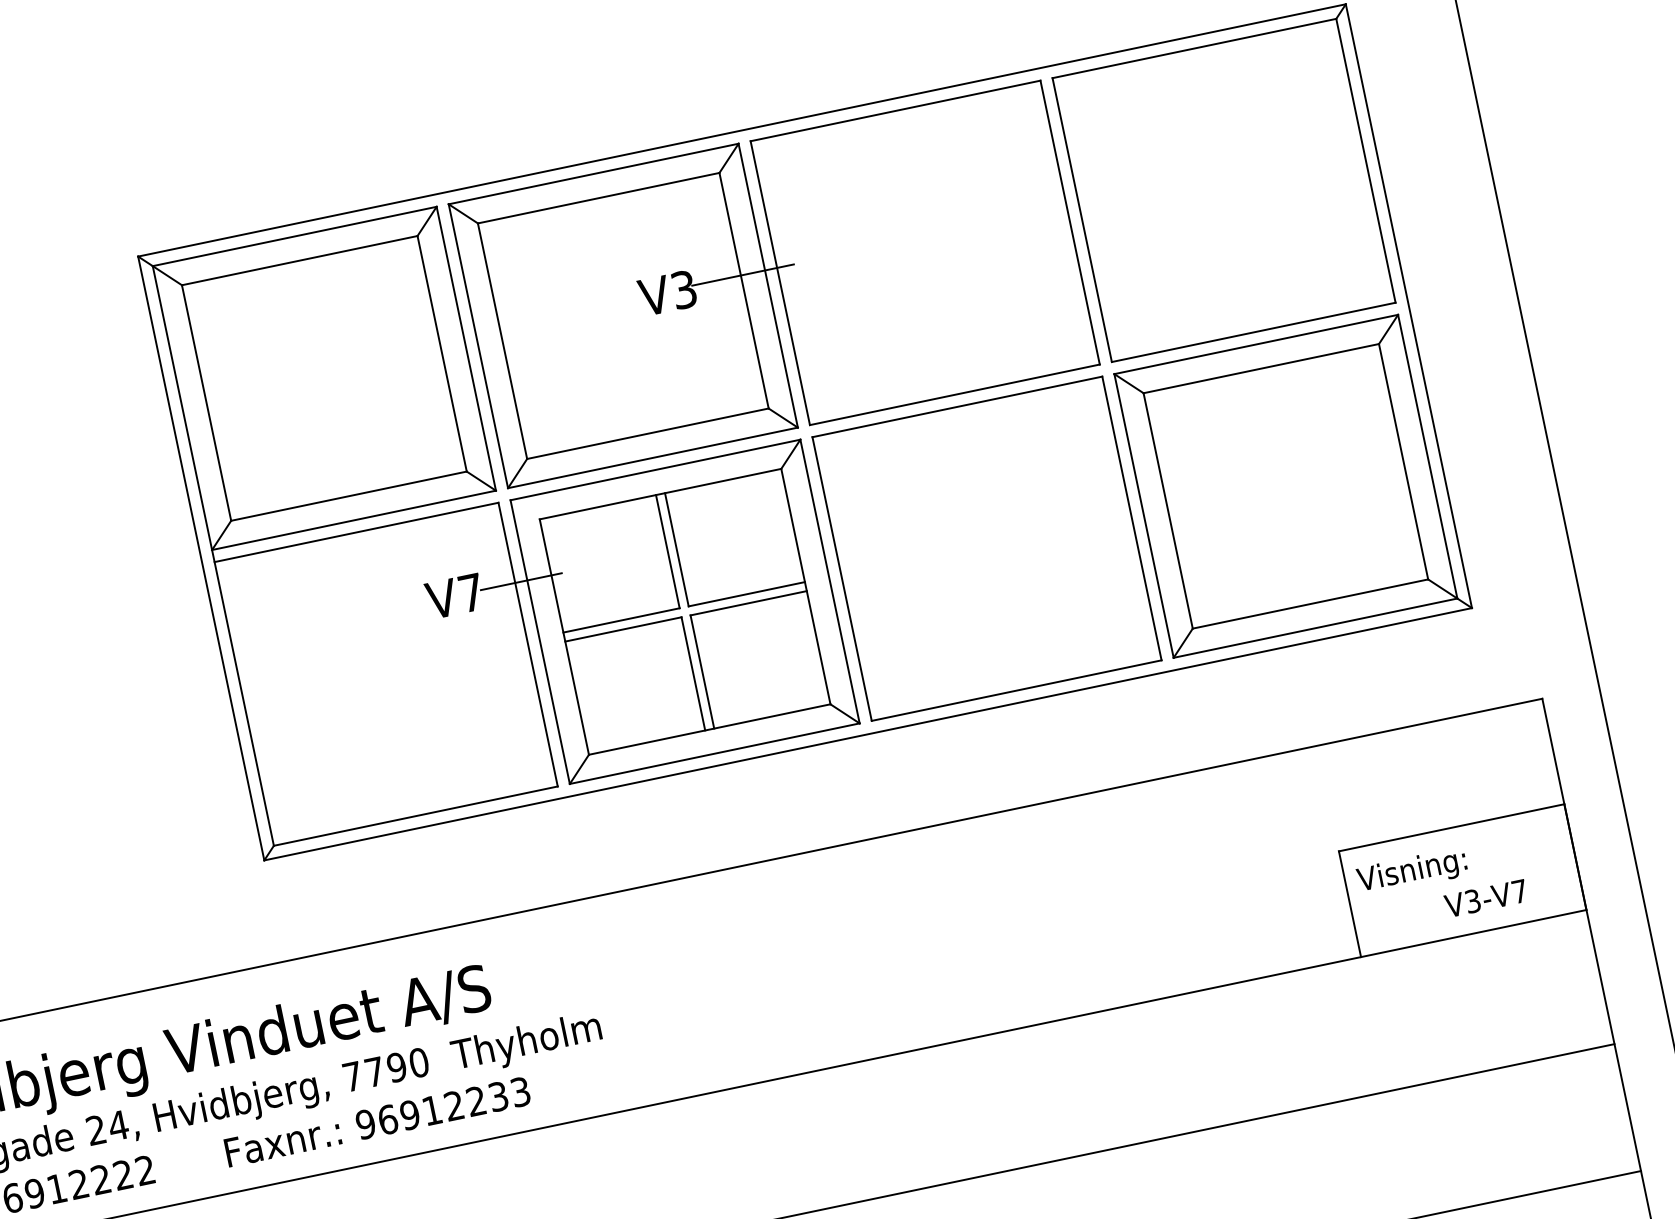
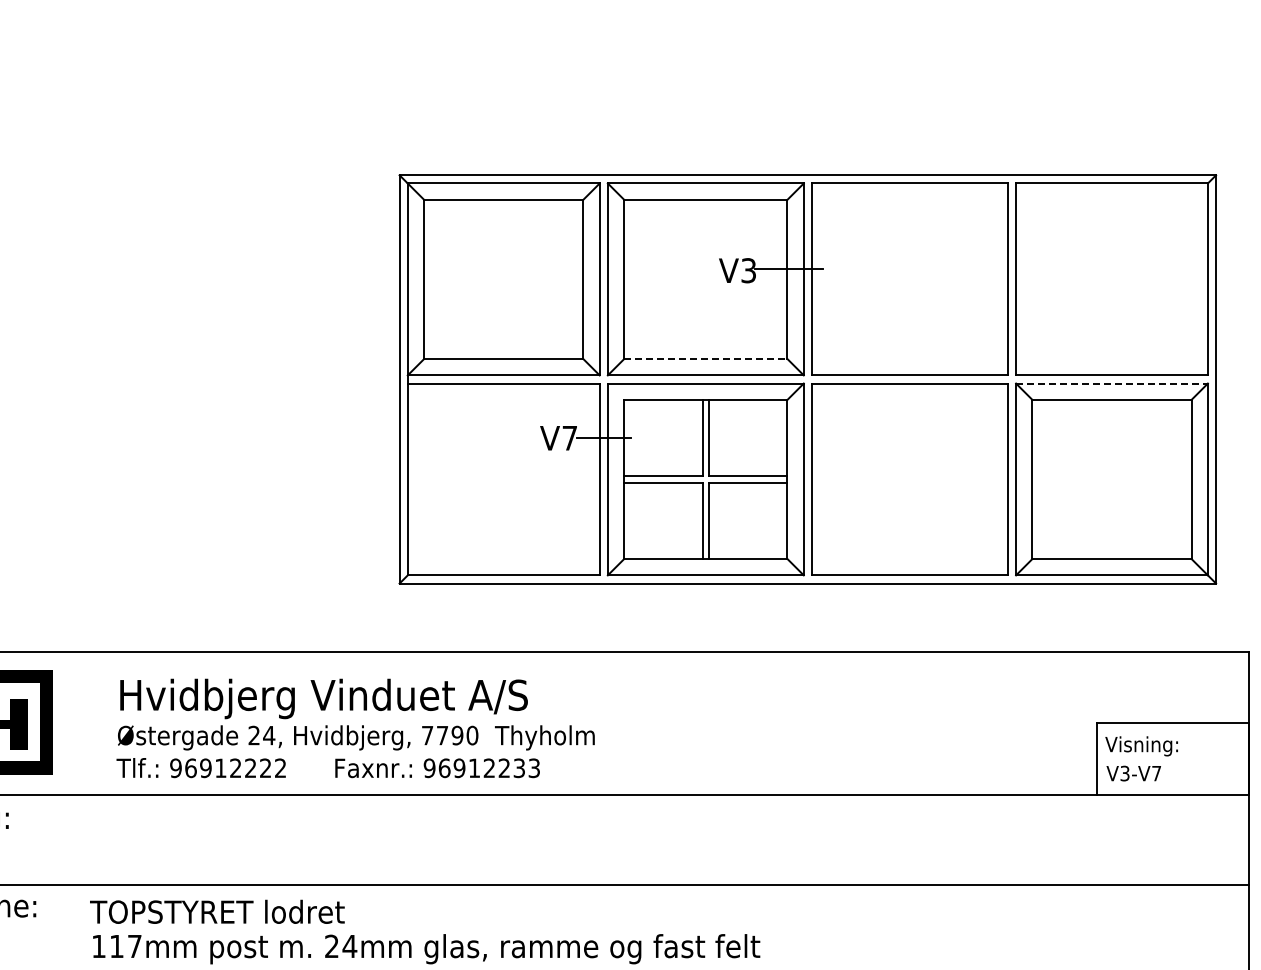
line: (1255, 344) -> (1111, 383), solid -> dashed
line: (647, 434) -> (705, 359), solid -> dashed
text: (1485, 898) -> (1133, 773), moved

